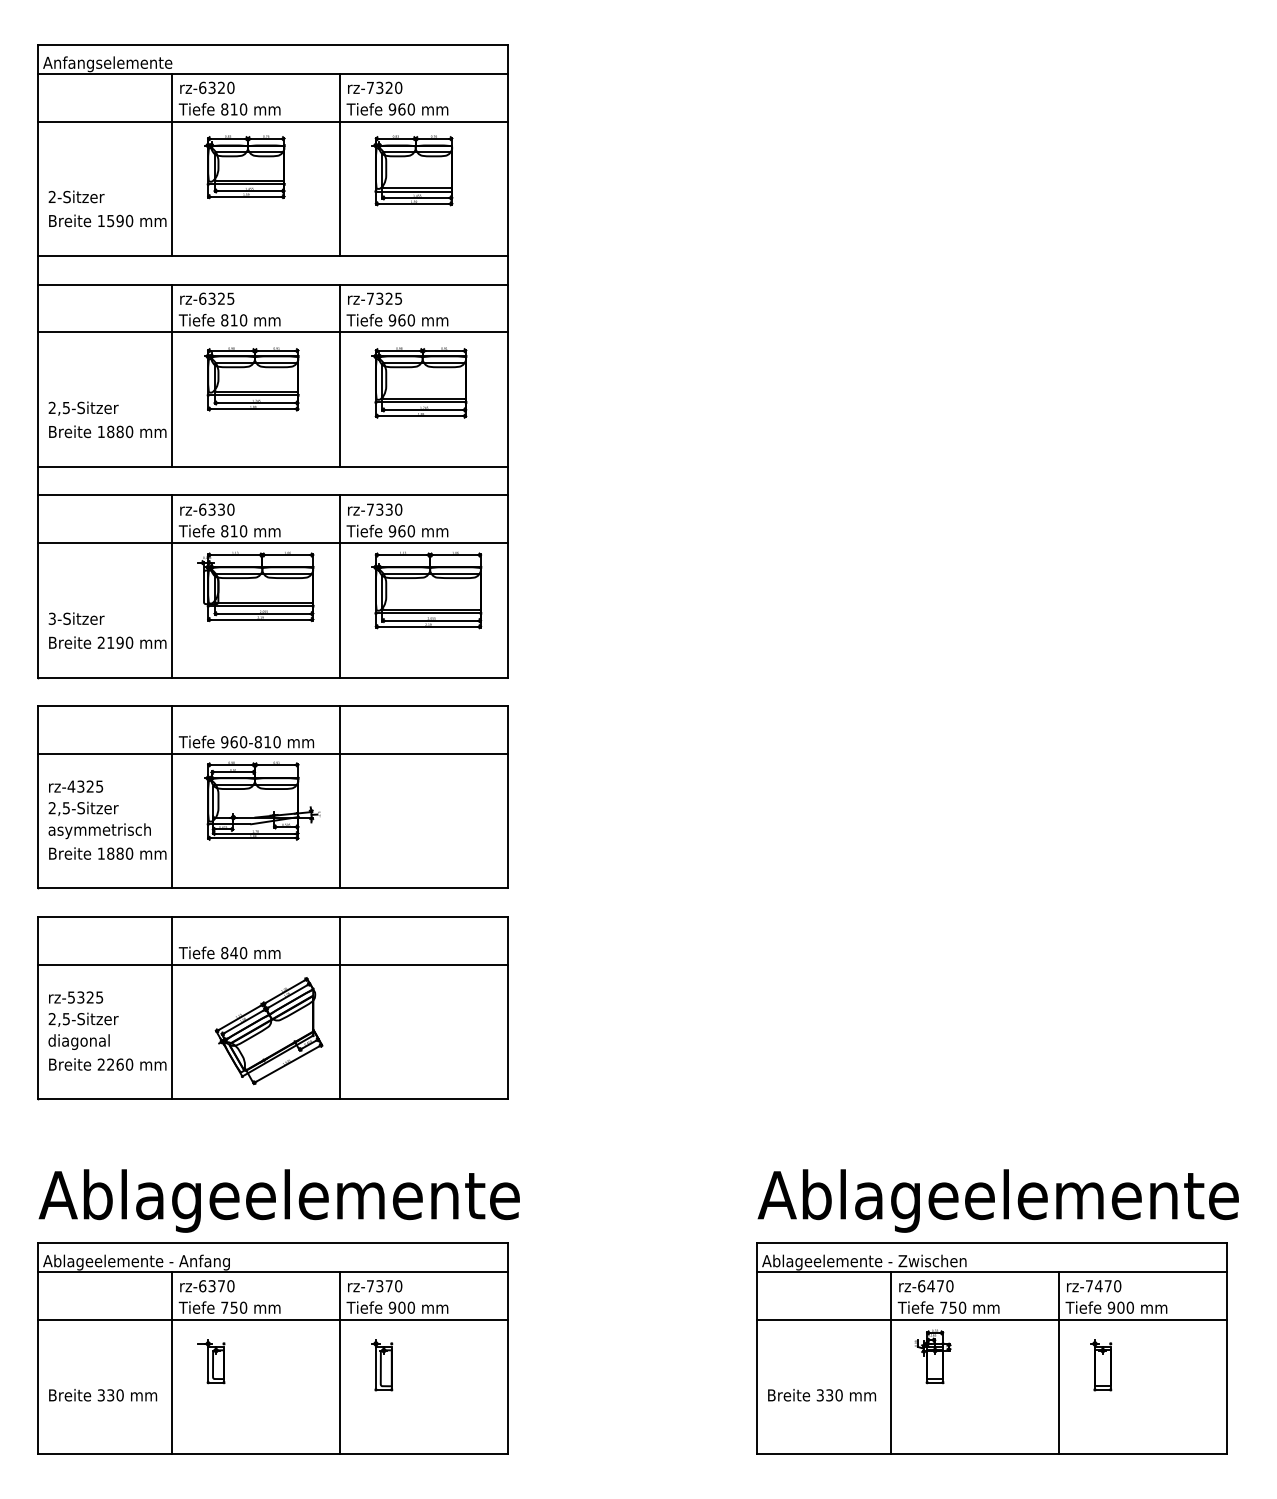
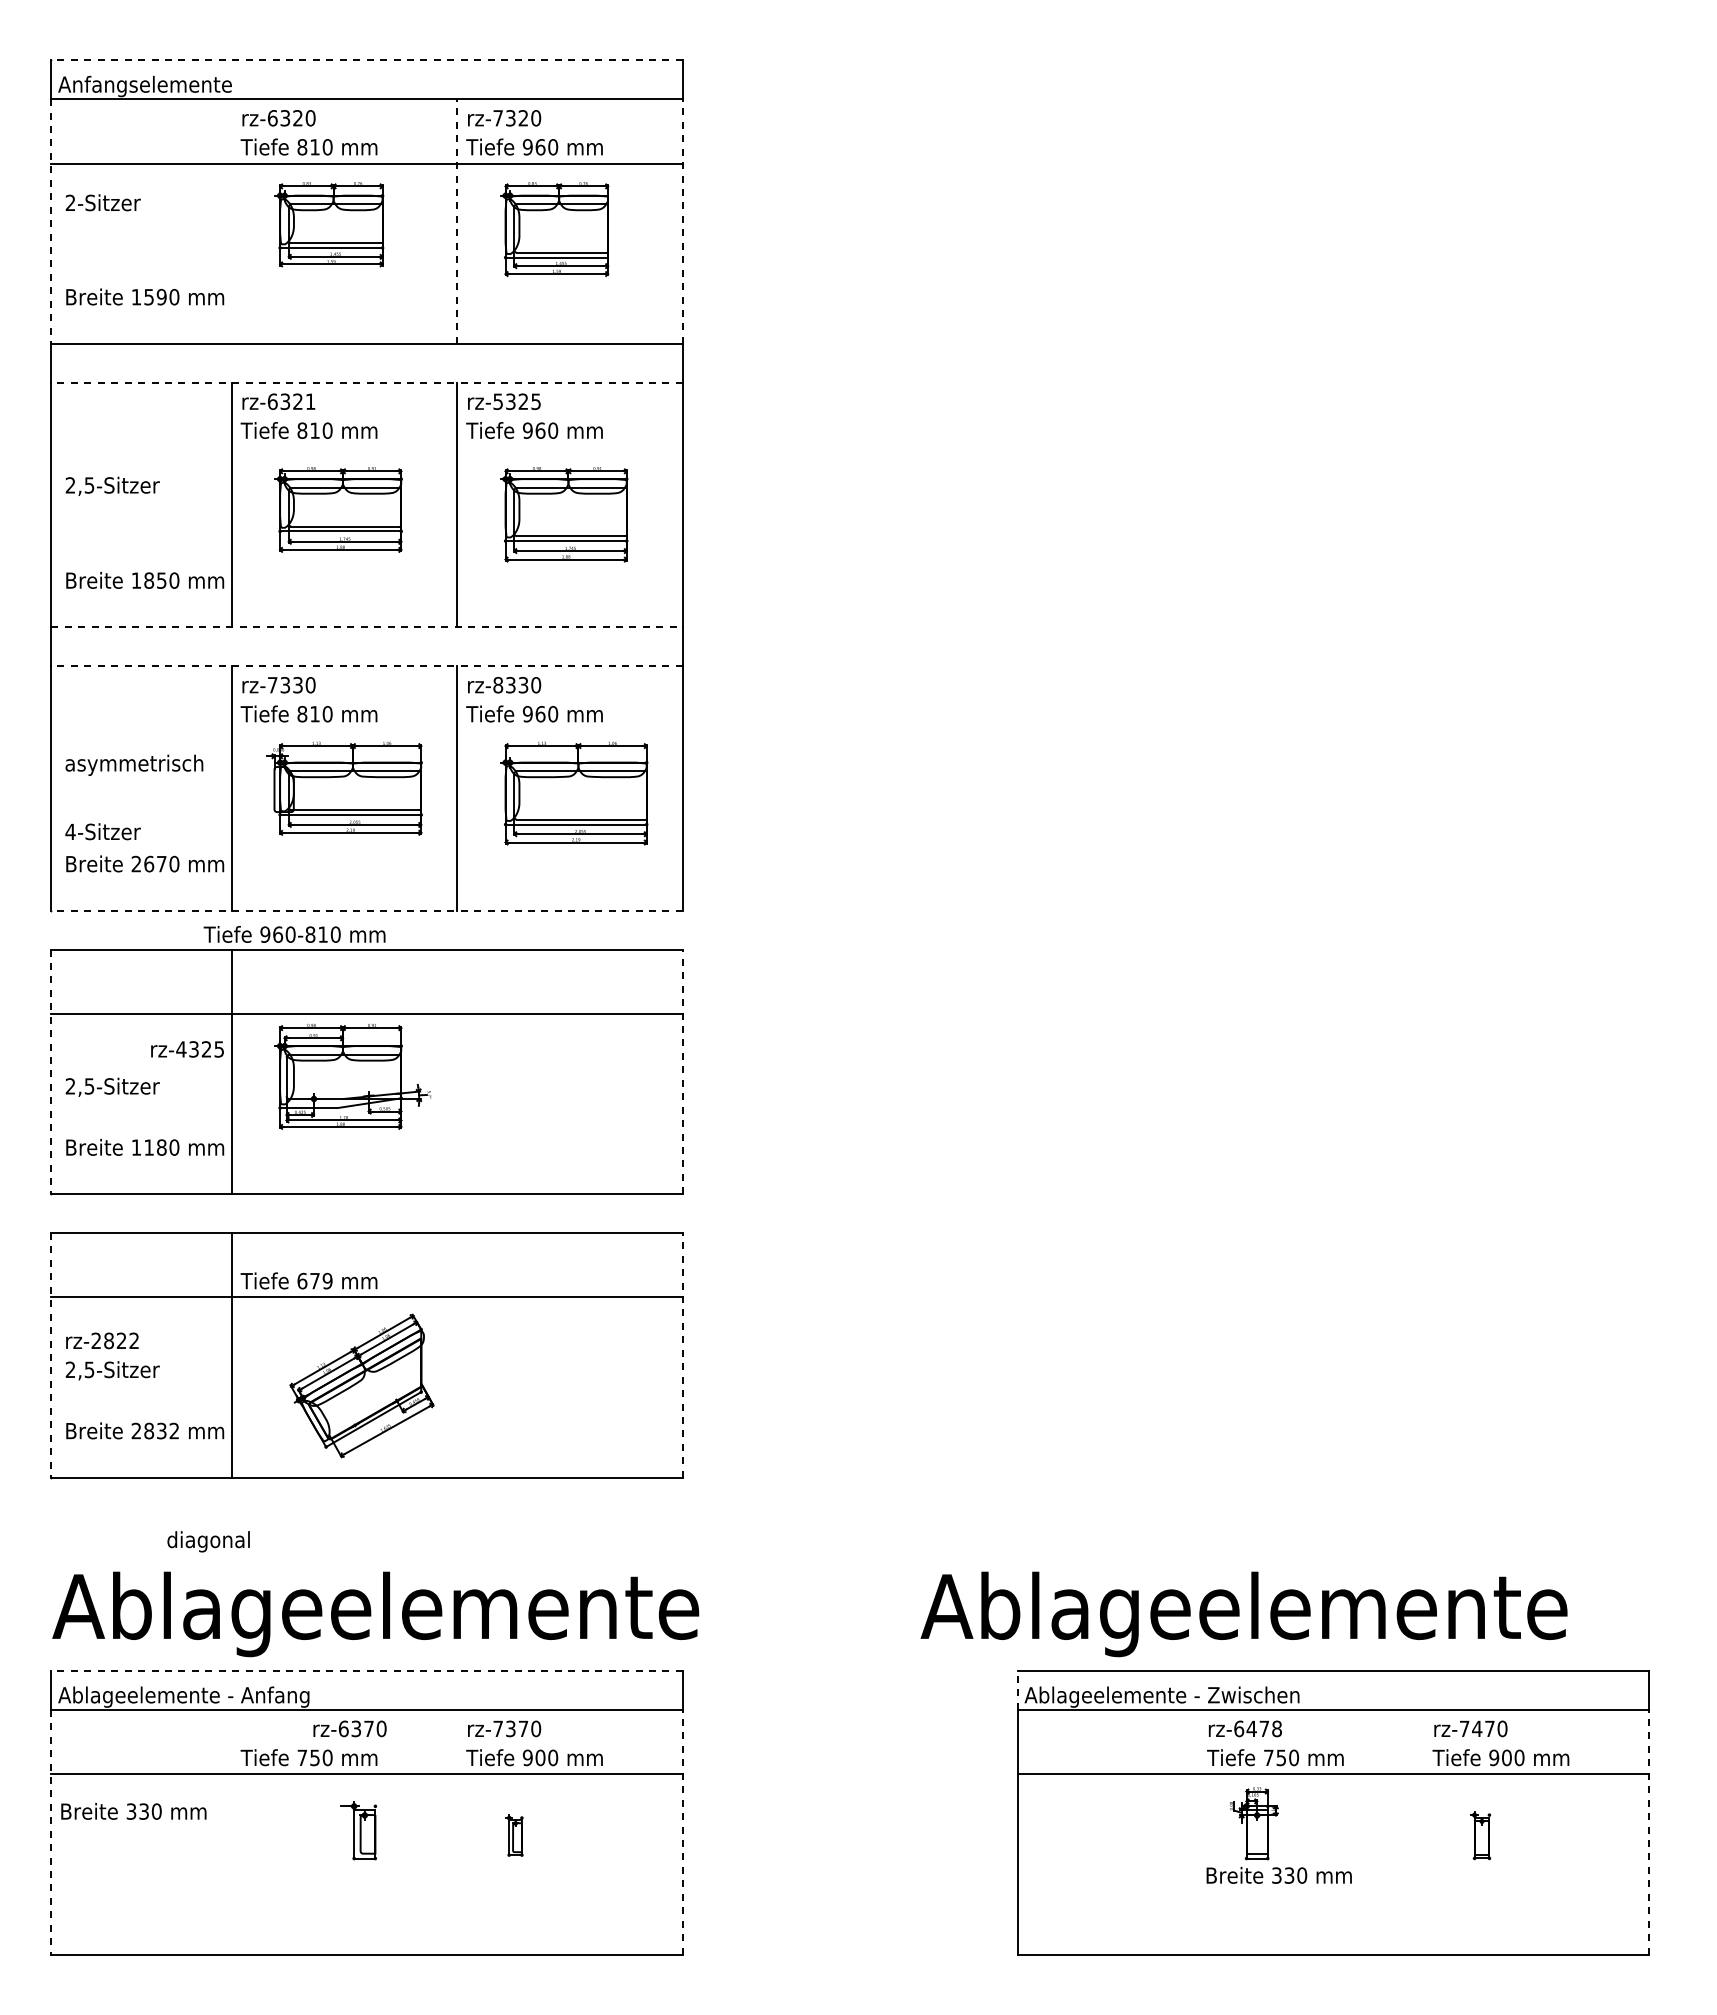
line: (273, 44) -> (367, 60), solid -> dashed
line: (172, 164) -> (231, 221), removed
line: (340, 164) -> (457, 221), solid -> dashed
line: (507, 164) -> (682, 221), solid -> dashed
line: (38, 165) -> (51, 222), solid -> dashed
text: (76, 196) -> (102, 202), moved
line: (273, 284) -> (367, 382), solid -> dashed
text: (230, 298) -> (310, 401), rz-6325 -> rz-6321
text: (369, 298) -> (497, 401), rz-7325 -> rz-5325
line: (272, 332) -> (366, 447), removed
text: (83, 408) -> (112, 485), moved
text: (119, 431) -> (161, 580), 1880 -> 1850
line: (273, 466) -> (367, 627), solid -> dashed
line: (273, 495) -> (367, 666), solid -> dashed
text: (202, 509) -> (272, 685), rz-6330 -> rz-7330
text: (370, 509) -> (498, 684), rz-7330 -> rz-8330
line: (272, 543) -> (366, 730), removed
text: (52, 618) -> (70, 831), 3-Sitzer -> 4-Sitzer
text: (115, 642) -> (155, 863), 2190 -> 2670
line: (273, 677) -> (367, 910), solid -> dashed
text: (246, 742) -> (294, 934), moved
text: (76, 786) -> (187, 1049), moved
line: (38, 797) -> (51, 1072), solid -> dashed
line: (340, 797) -> (457, 1071), removed
line: (507, 797) -> (682, 1071), solid -> dashed
text: (99, 830) -> (134, 764), moved
text: (111, 853) -> (149, 1147), 1880 -> 1180
text: (233, 952) -> (314, 1280), 840 -> 679
text: (84, 997) -> (114, 1340), rz-5325 -> rz-2822
line: (340, 1007) -> (457, 1354), removed
line: (507, 1007) -> (682, 1354), solid -> dashed
line: (38, 1008) -> (51, 1355), solid -> dashed
text: (79, 1041) -> (208, 1541), moved
text: (119, 1064) -> (161, 1430), 2260 -> 2832
text: (997, 1201) -> (1243, 1614), moved
line: (273, 1243) -> (367, 1671), solid -> dashed
line: (756, 1256) -> (1017, 1689), solid -> dashed
text: (206, 1285) -> (349, 1728), moved
text: (949, 1285) -> (1276, 1728), rz-6470 -> rz-6478
part: (211, 1361) -> (358, 1830), moved
line: (172, 1362) -> (231, 1831), removed
line: (340, 1362) -> (457, 1831), removed
line: (507, 1362) -> (682, 1831), solid -> dashed
line: (891, 1362) -> (1198, 1831), removed
line: (1058, 1362) -> (1423, 1831), removed
line: (1227, 1362) -> (1649, 1831), solid -> dashed
line: (38, 1363) -> (51, 1832), solid -> dashed
part: (382, 1365) -> (514, 1835), size x0.6
part: (1101, 1365) -> (1480, 1835), size x0.7
text: (102, 1395) -> (133, 1811), moved
text: (821, 1395) -> (1278, 1875), moved

